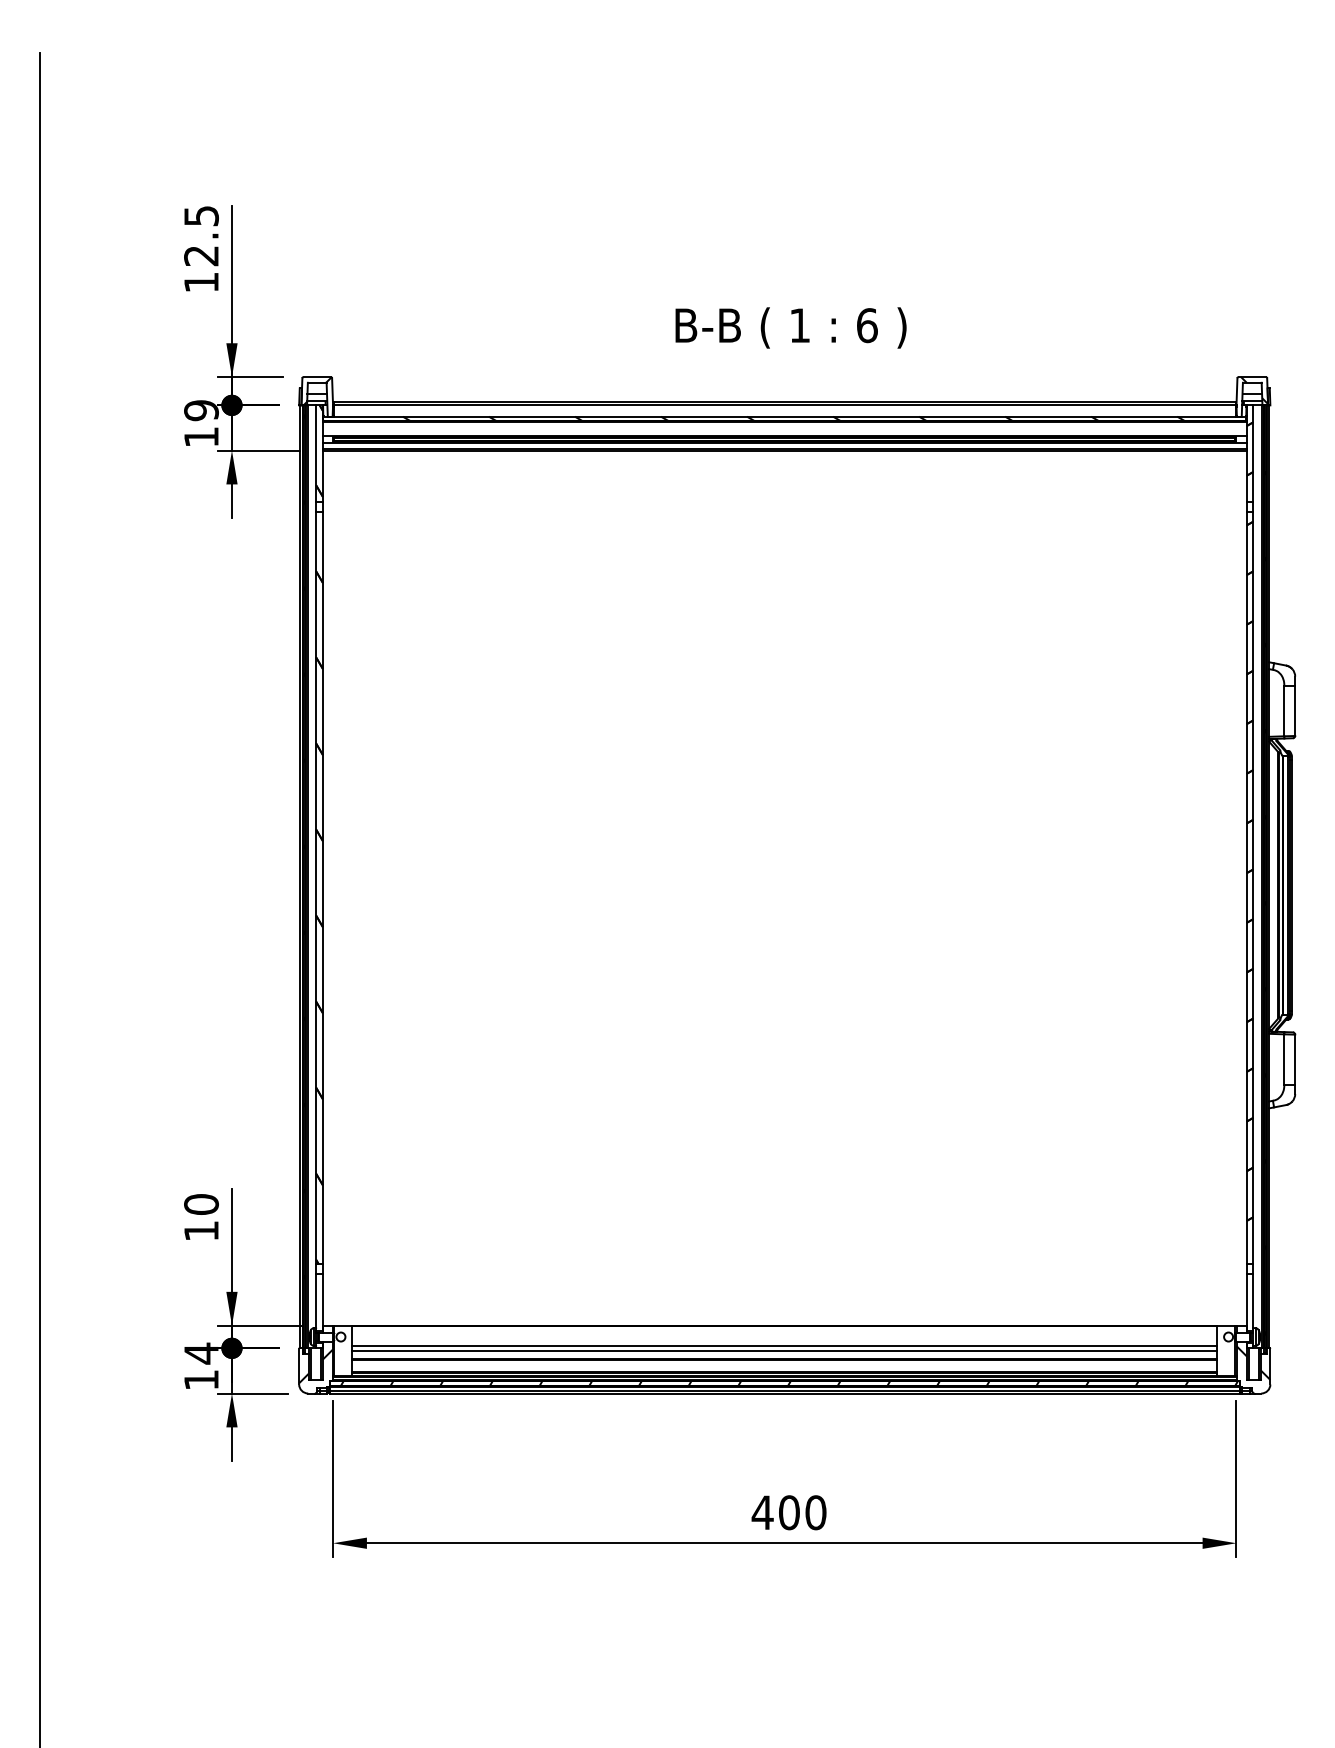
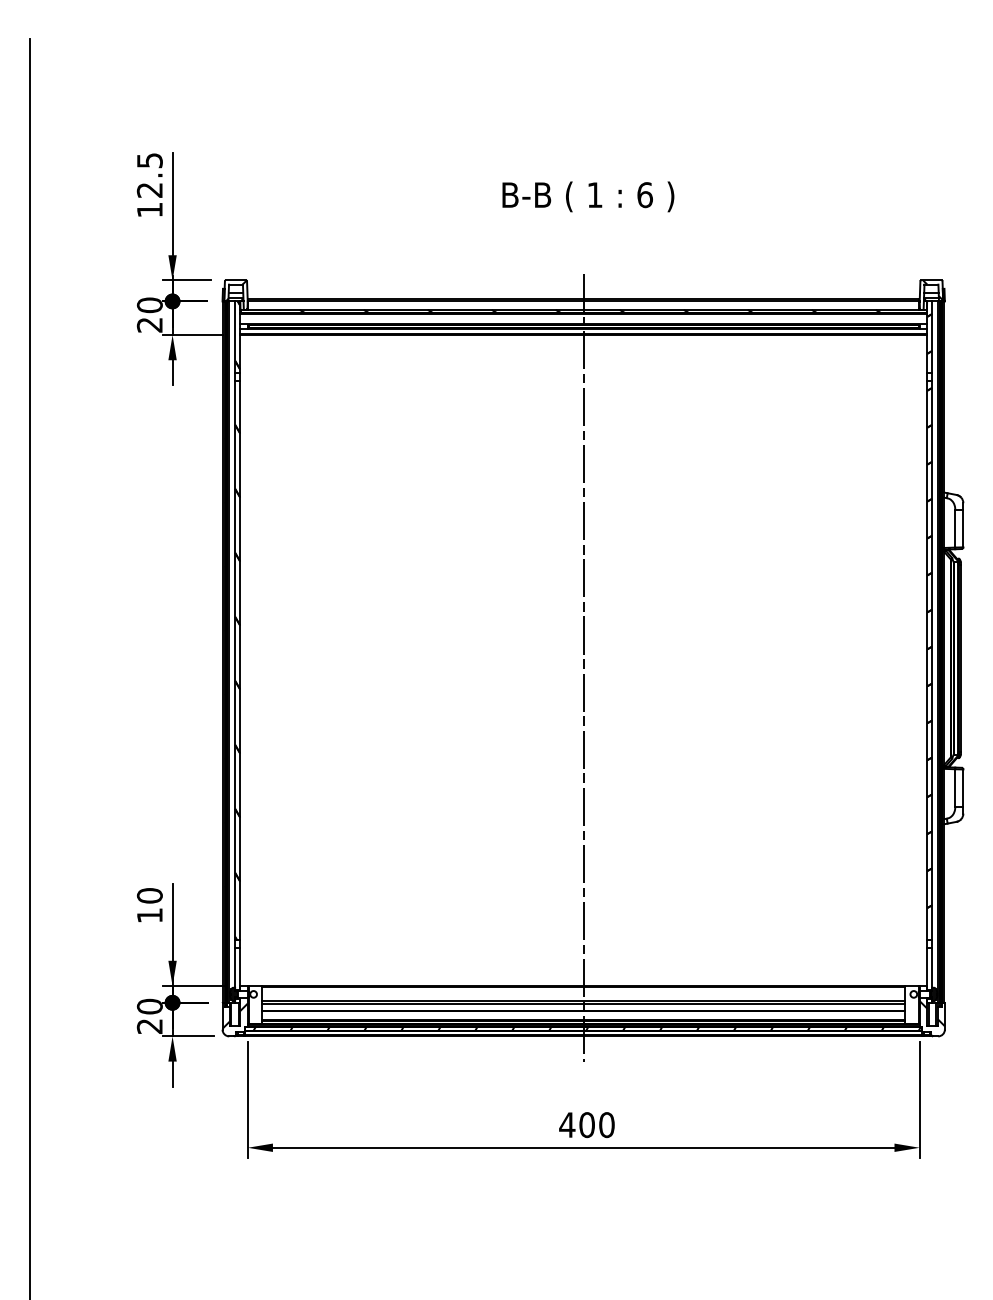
text: (791, 327) -> (588, 196), moved
text: (200, 422) -> (149, 314), 19 -> 20
line: (784, 897) -> (583, 667), added
text: (200, 1365) -> (149, 1015), 14 -> 20

